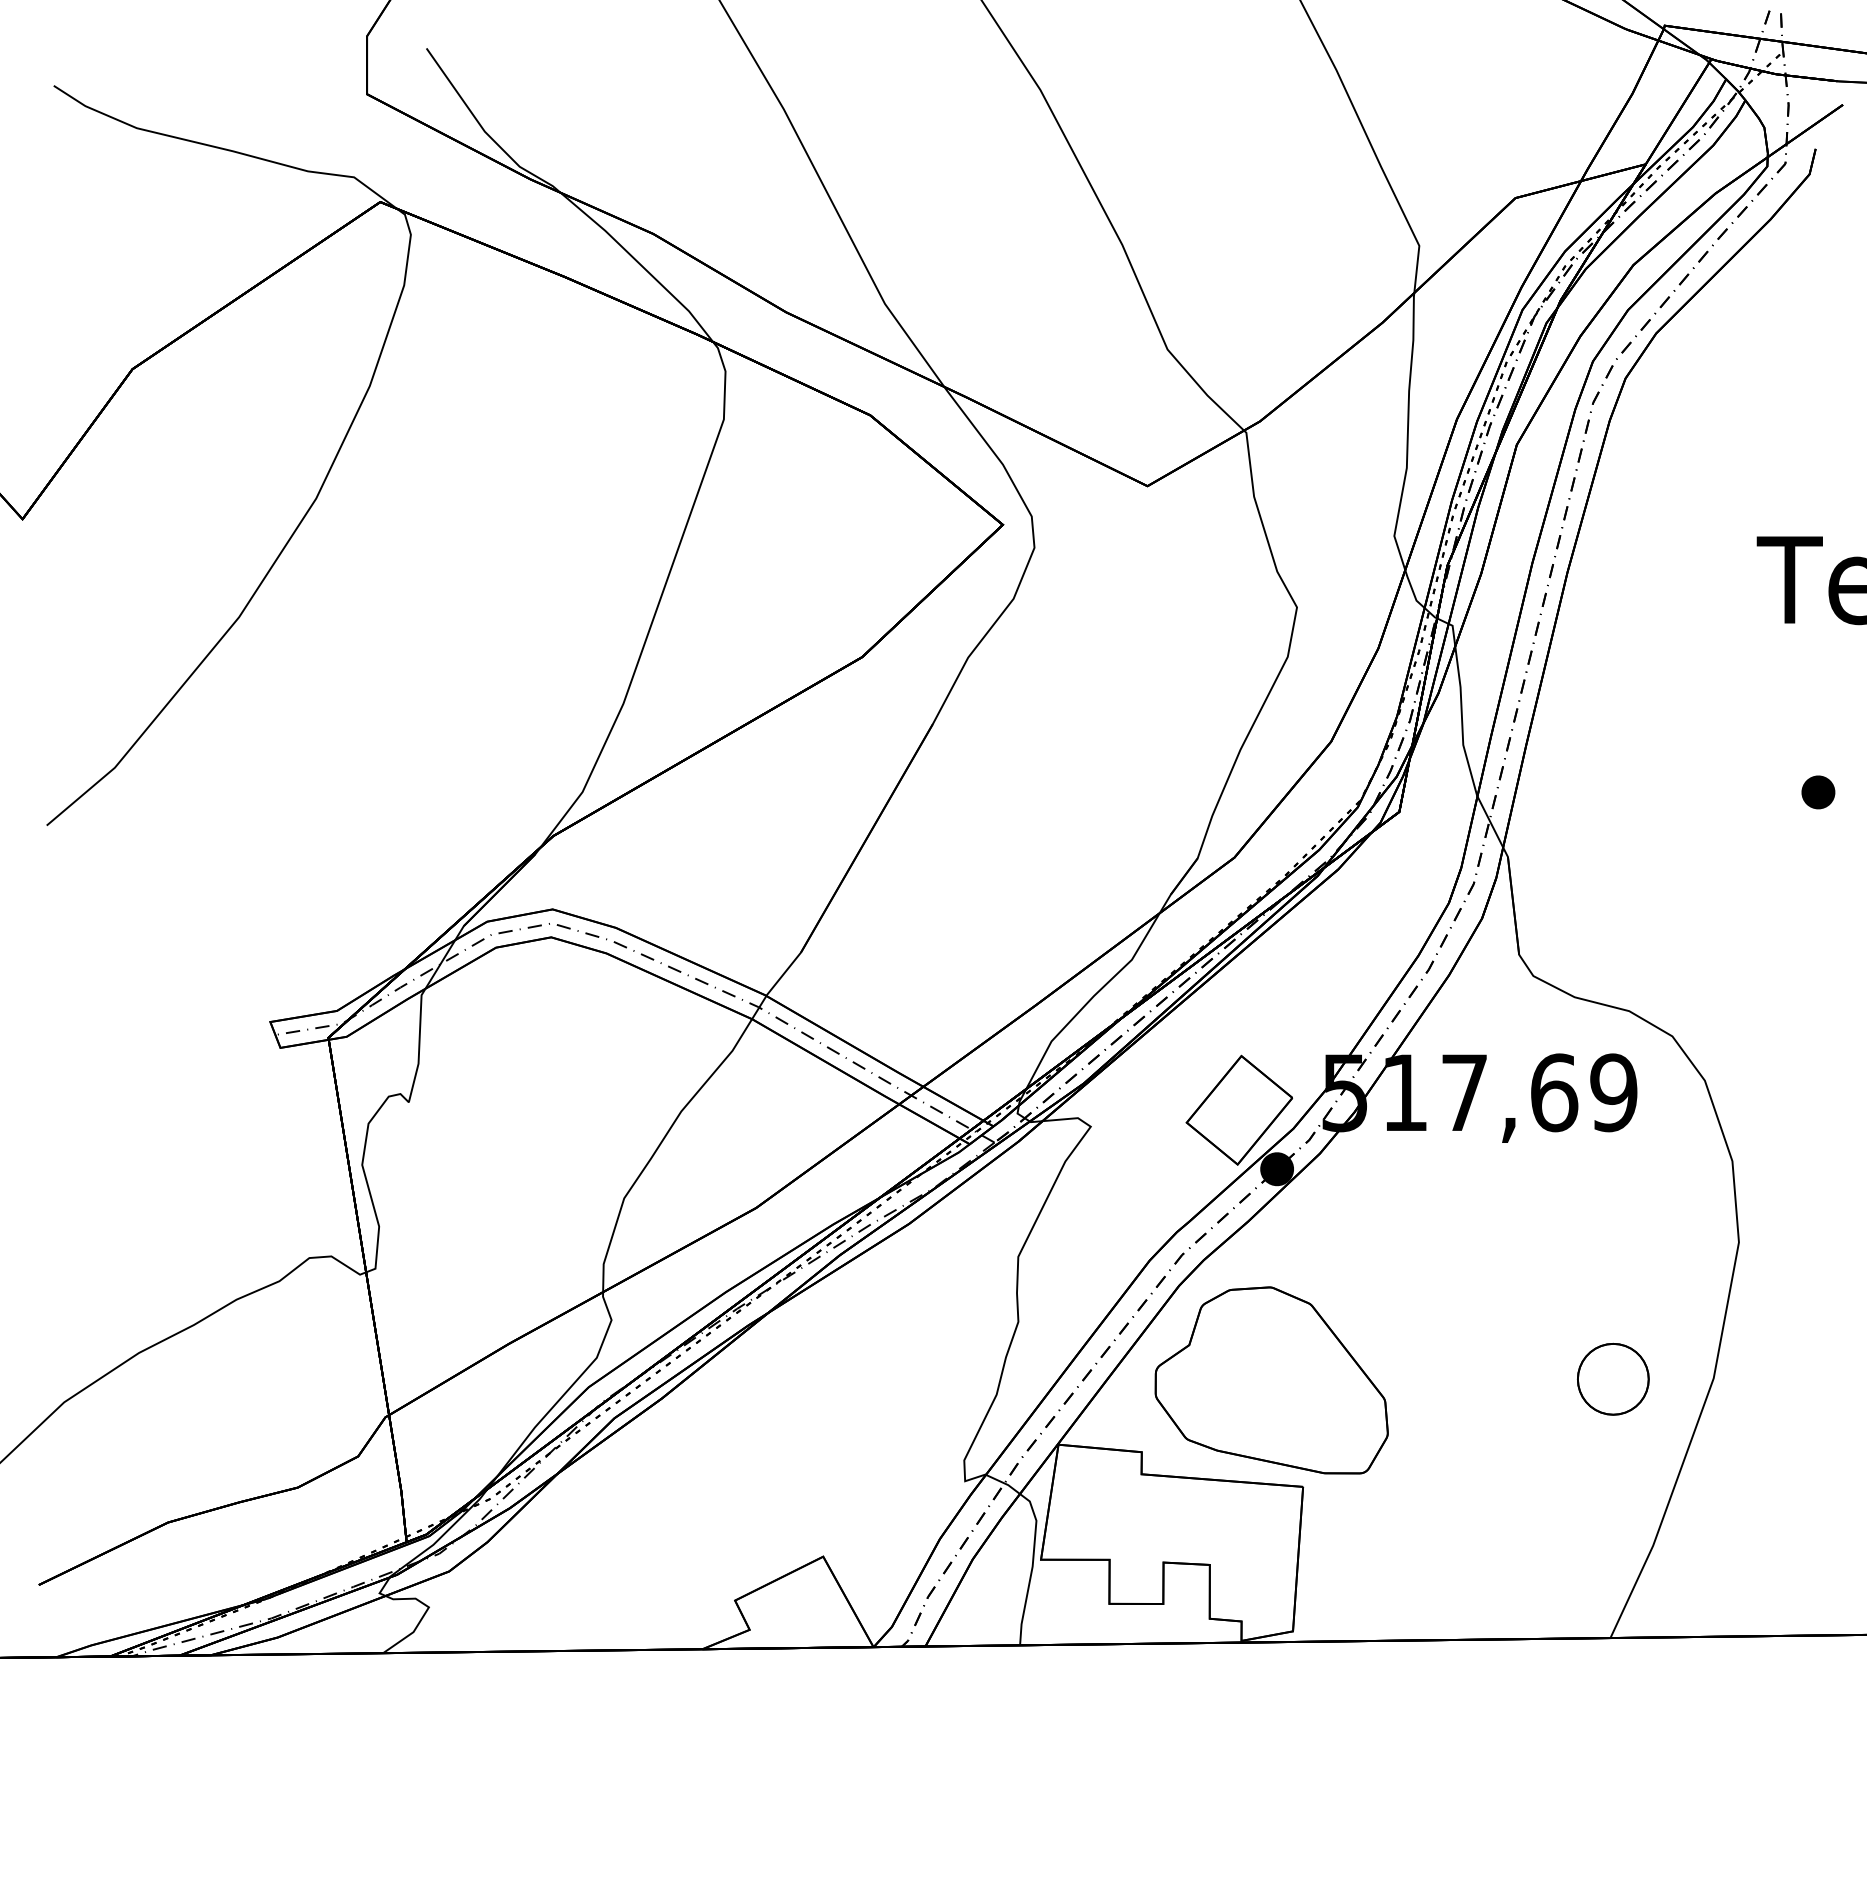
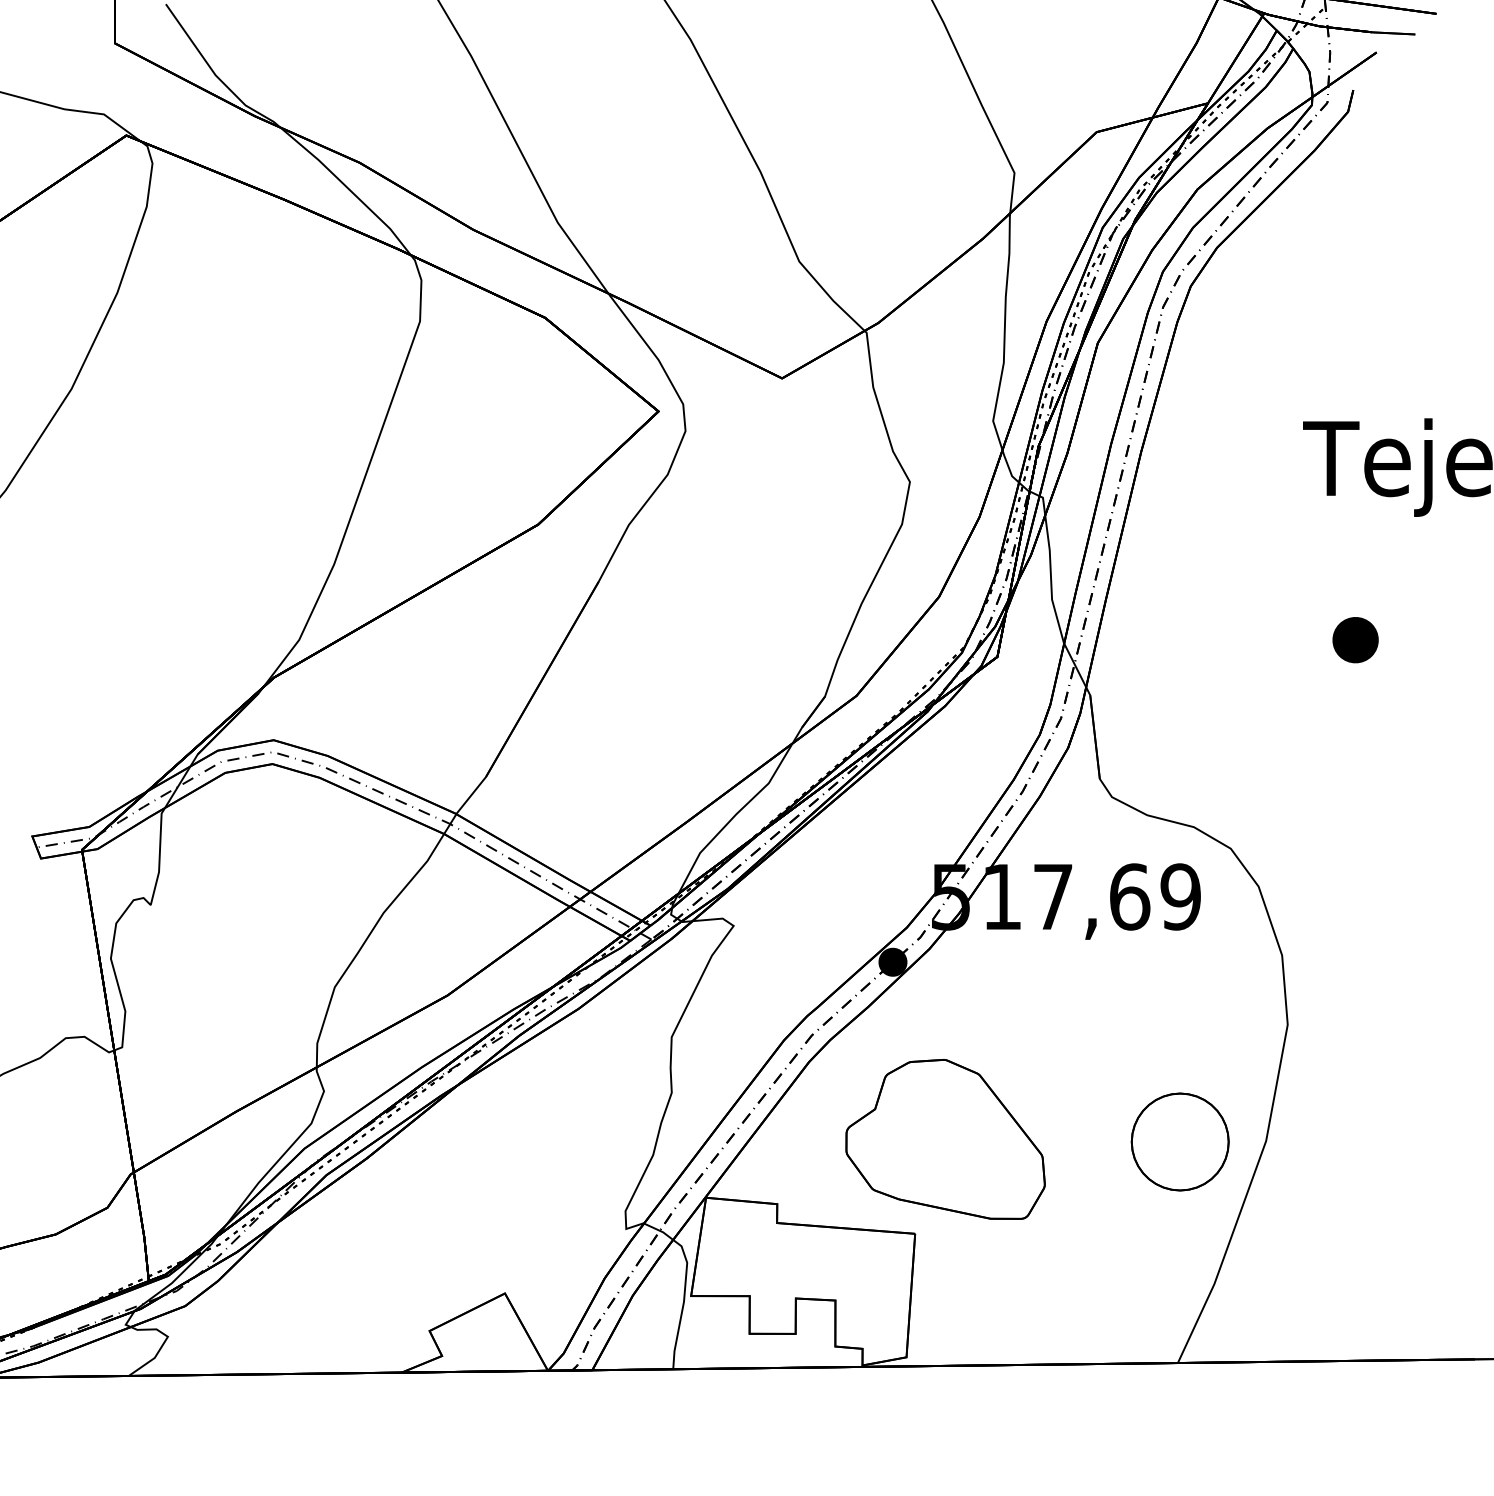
part: (1818, 792) -> (1355, 640), size x1.6
part: (1238, 1109) -> (859, 911), removed
part: (1613, 1378) -> (1180, 1141), size x1.6
part: (1271, 1380) -> (945, 1139), moved

